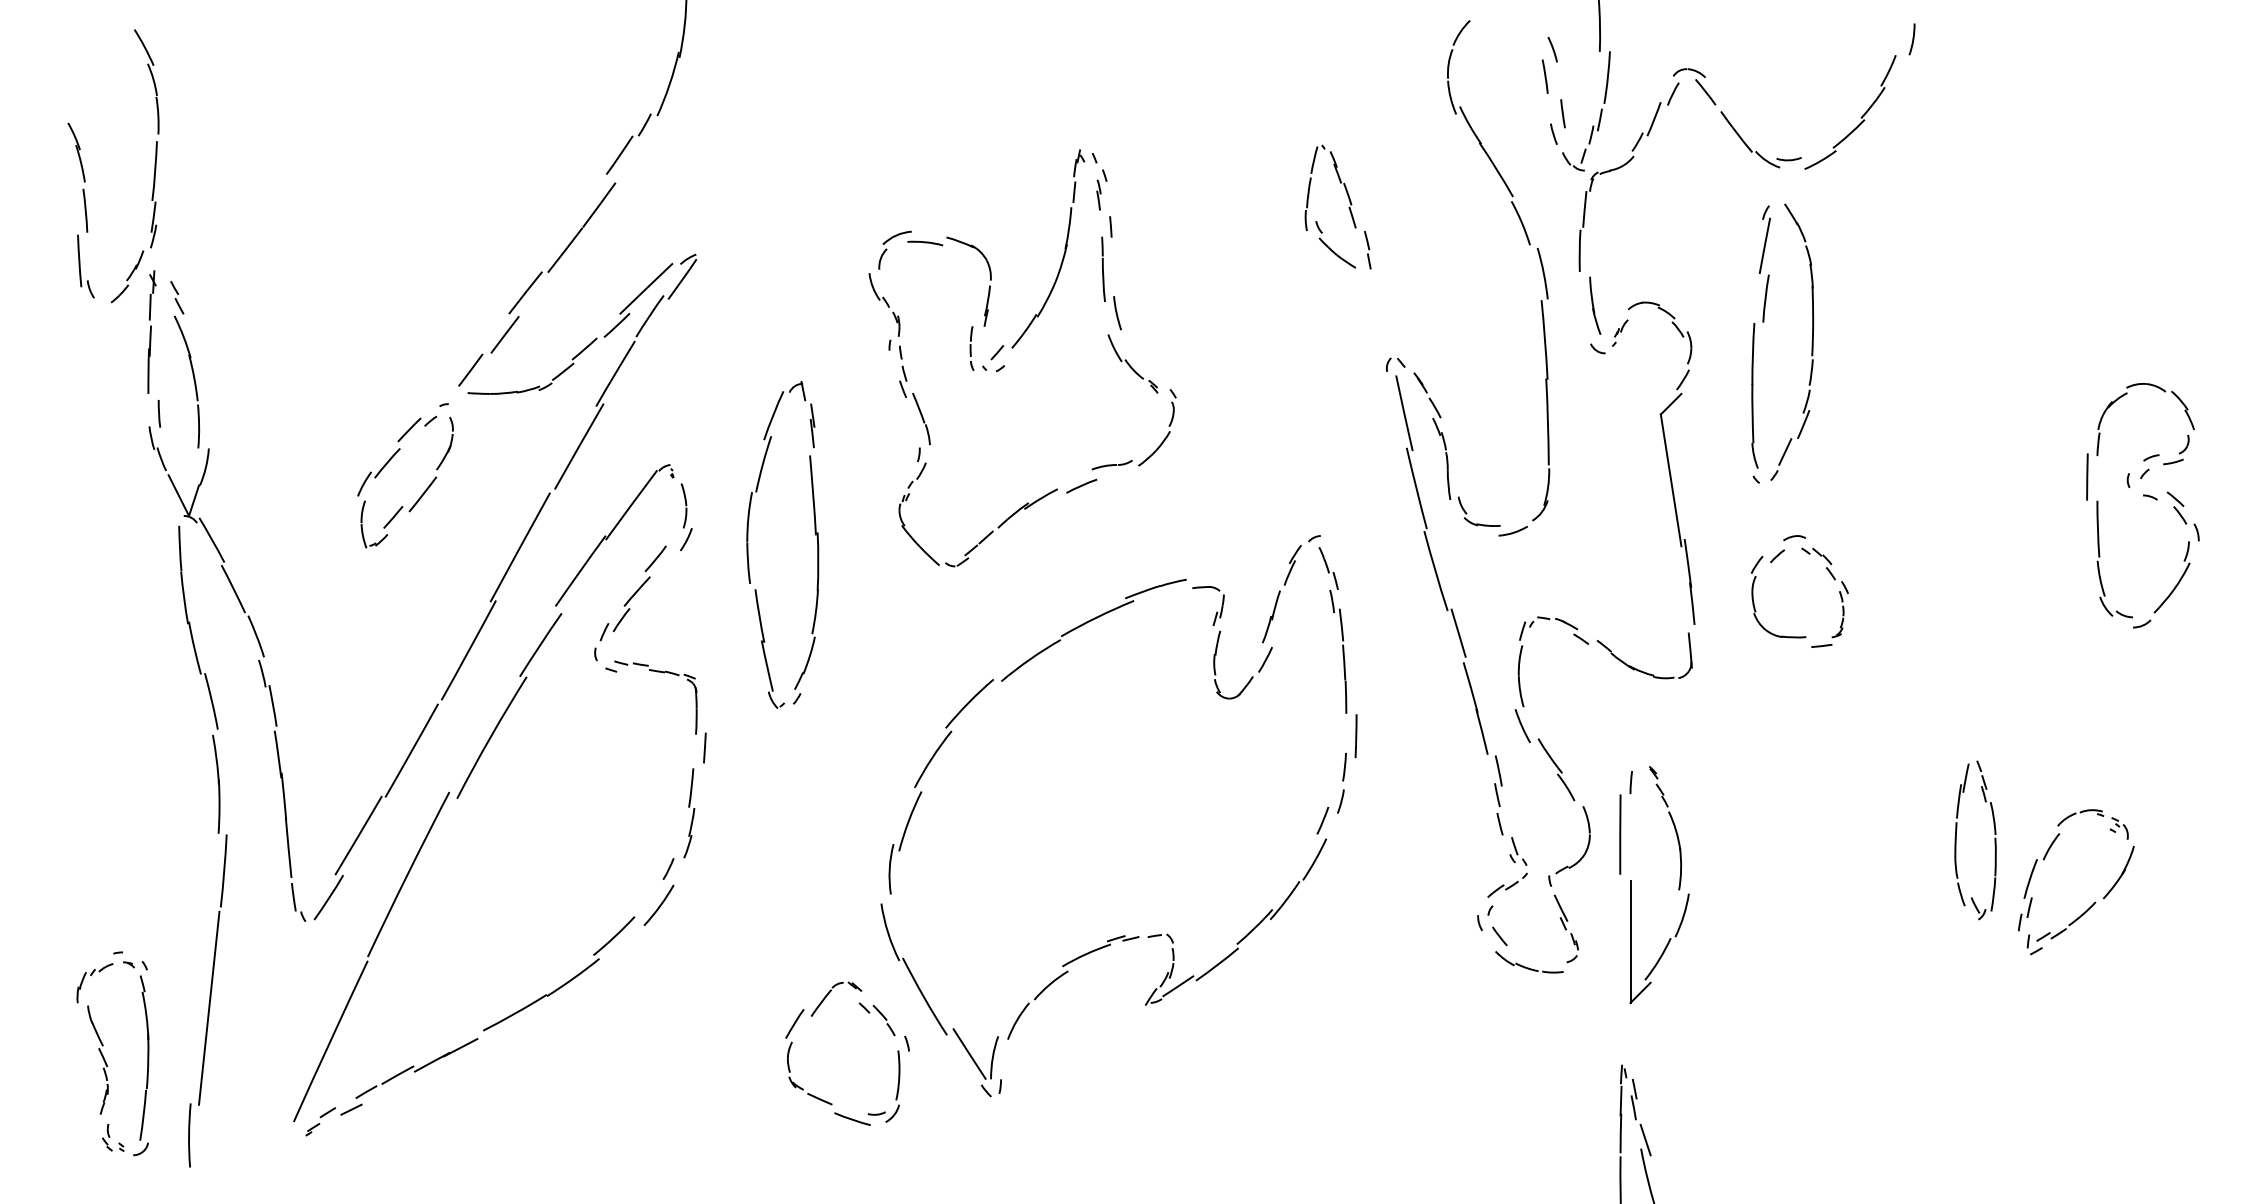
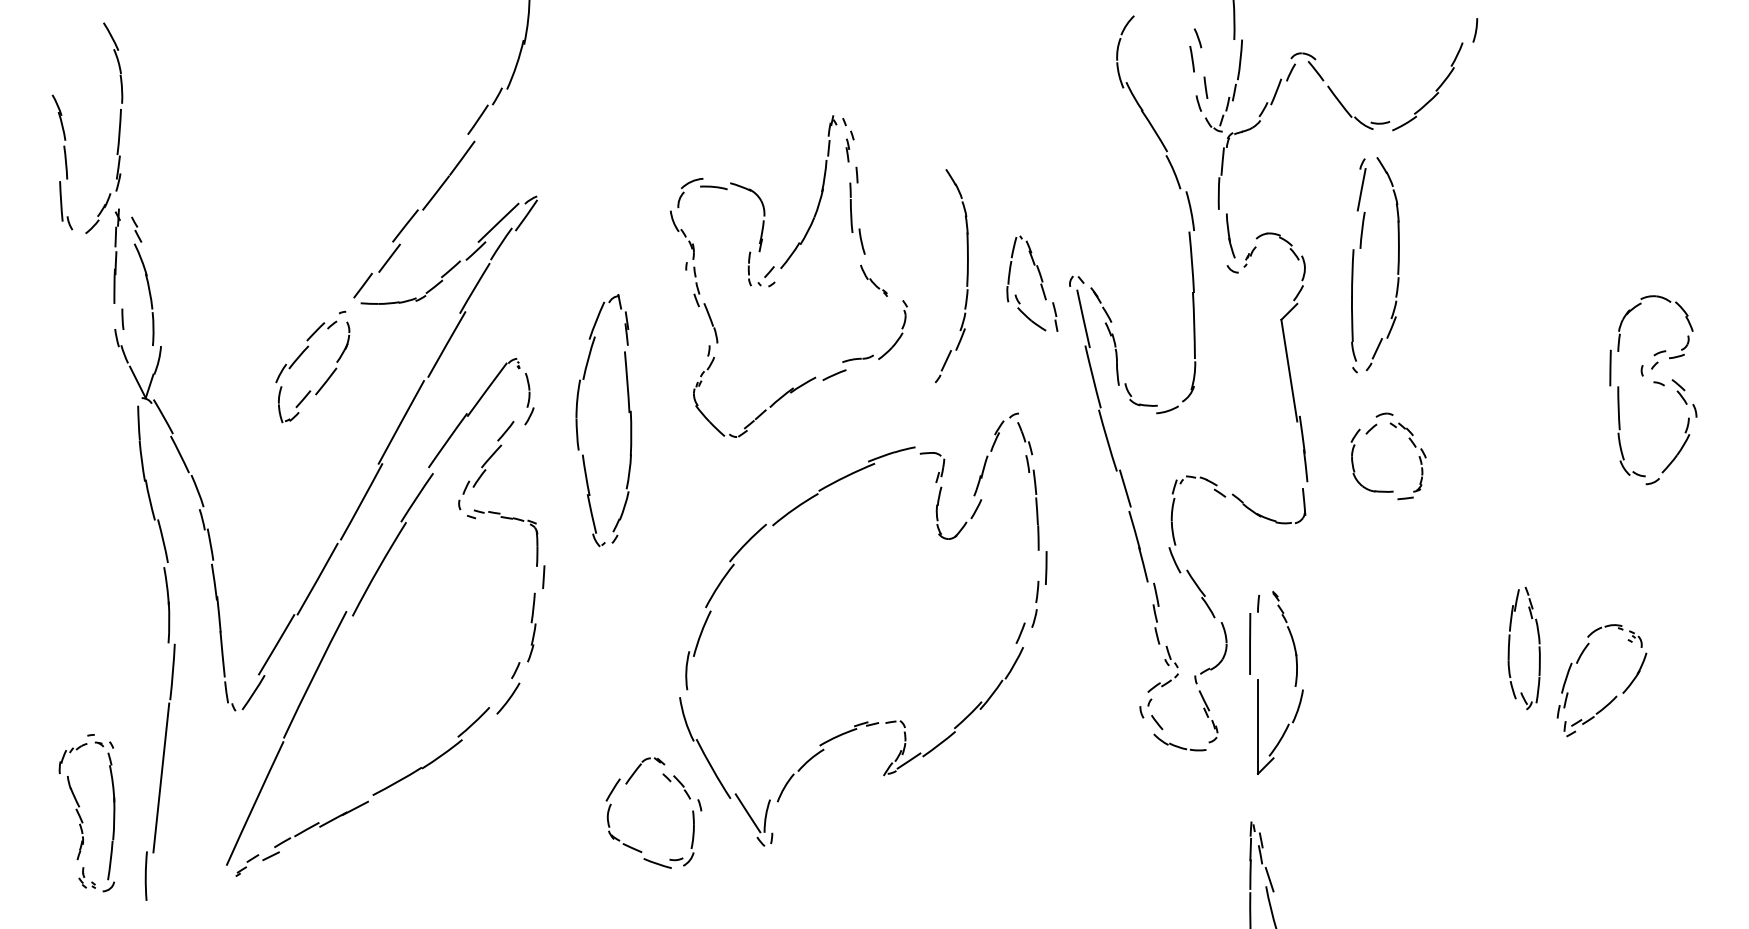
part: (1348, 206) -> (1040, 283), moved
part: (1252, 357) -> (966, 275), added
part: (1132, 363) -> (873, 280), size x0.7

